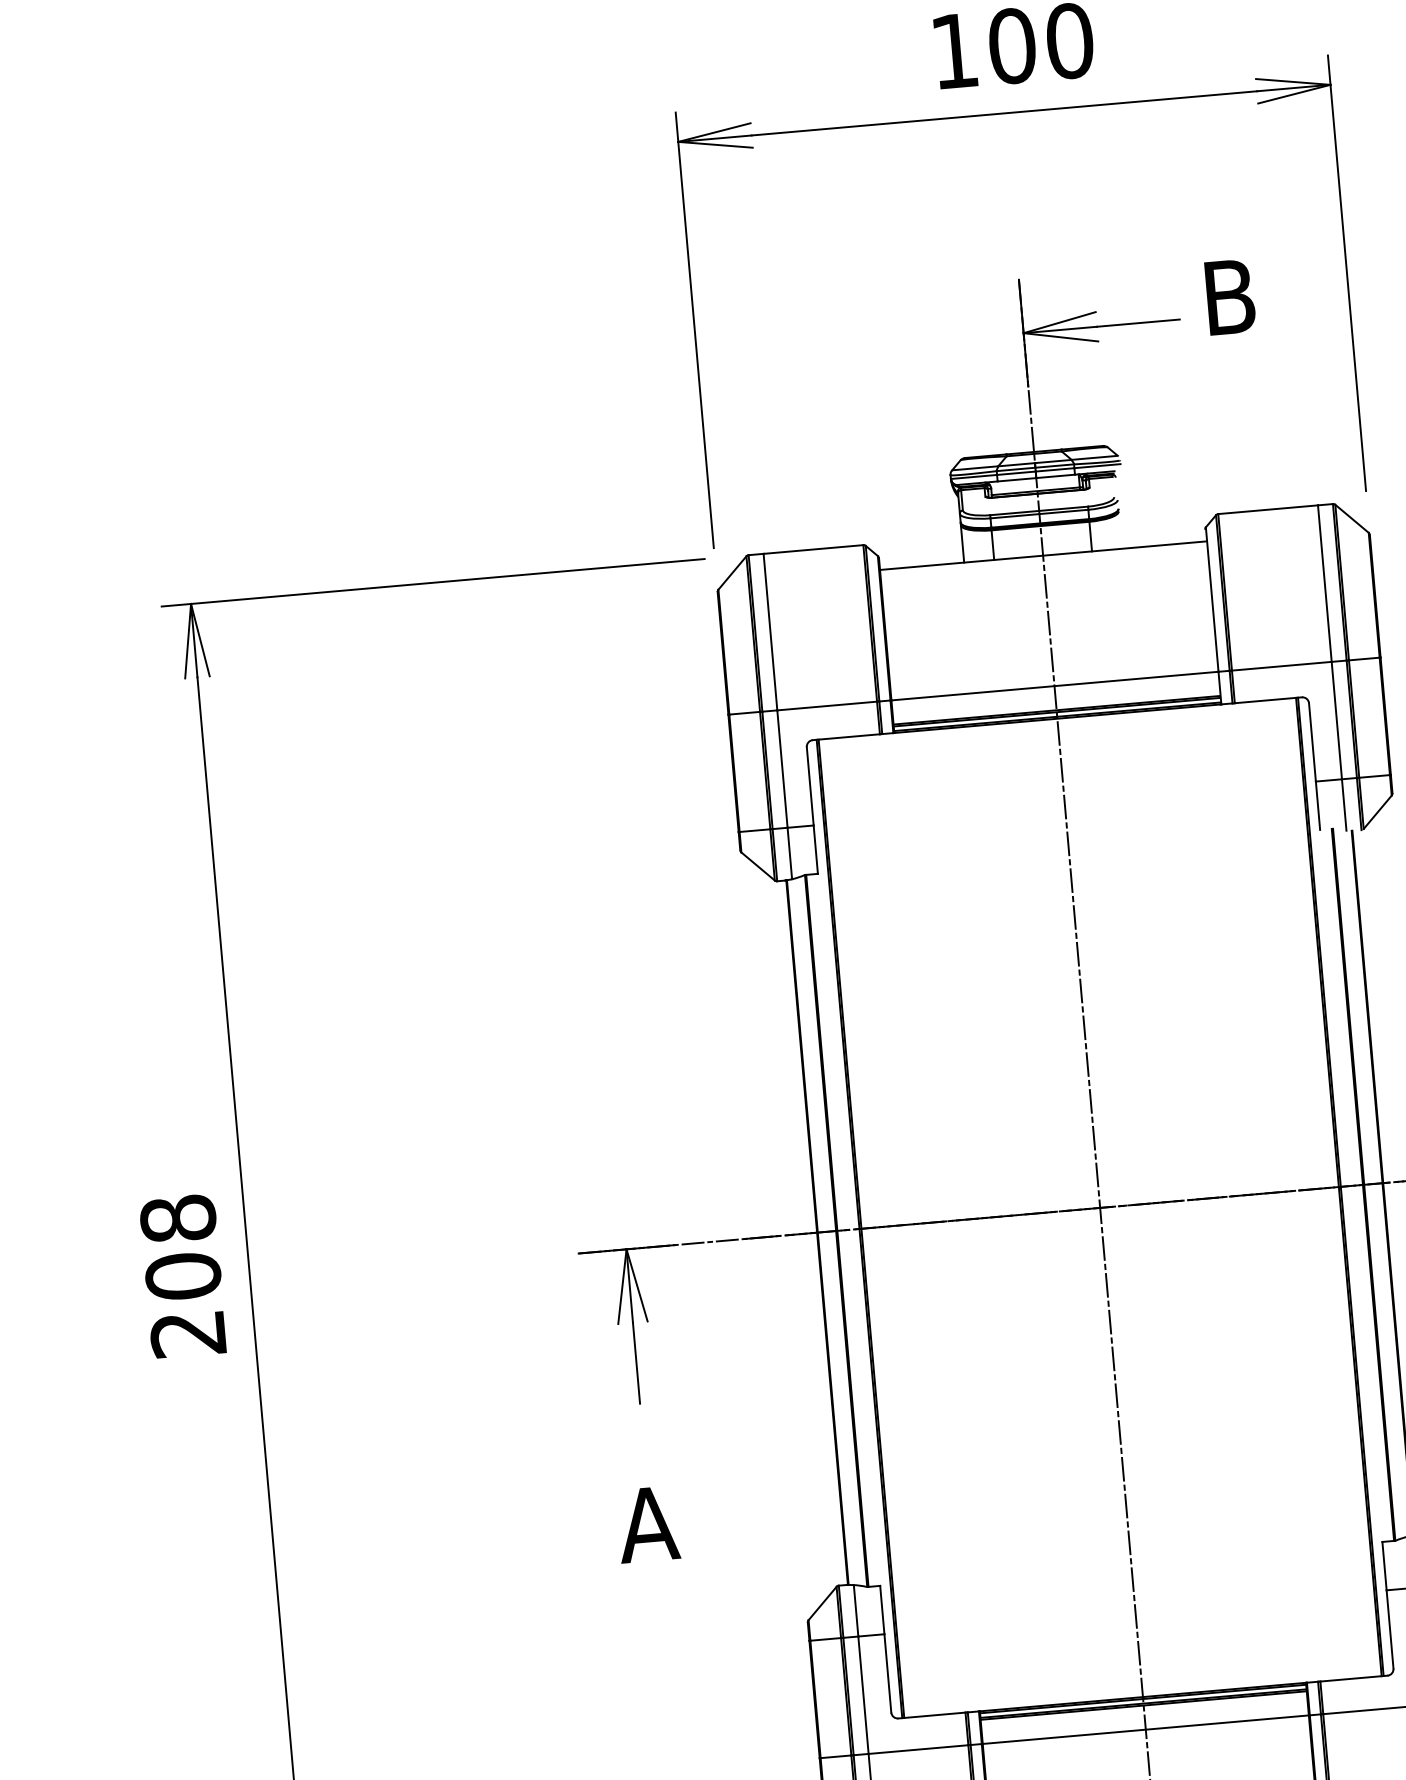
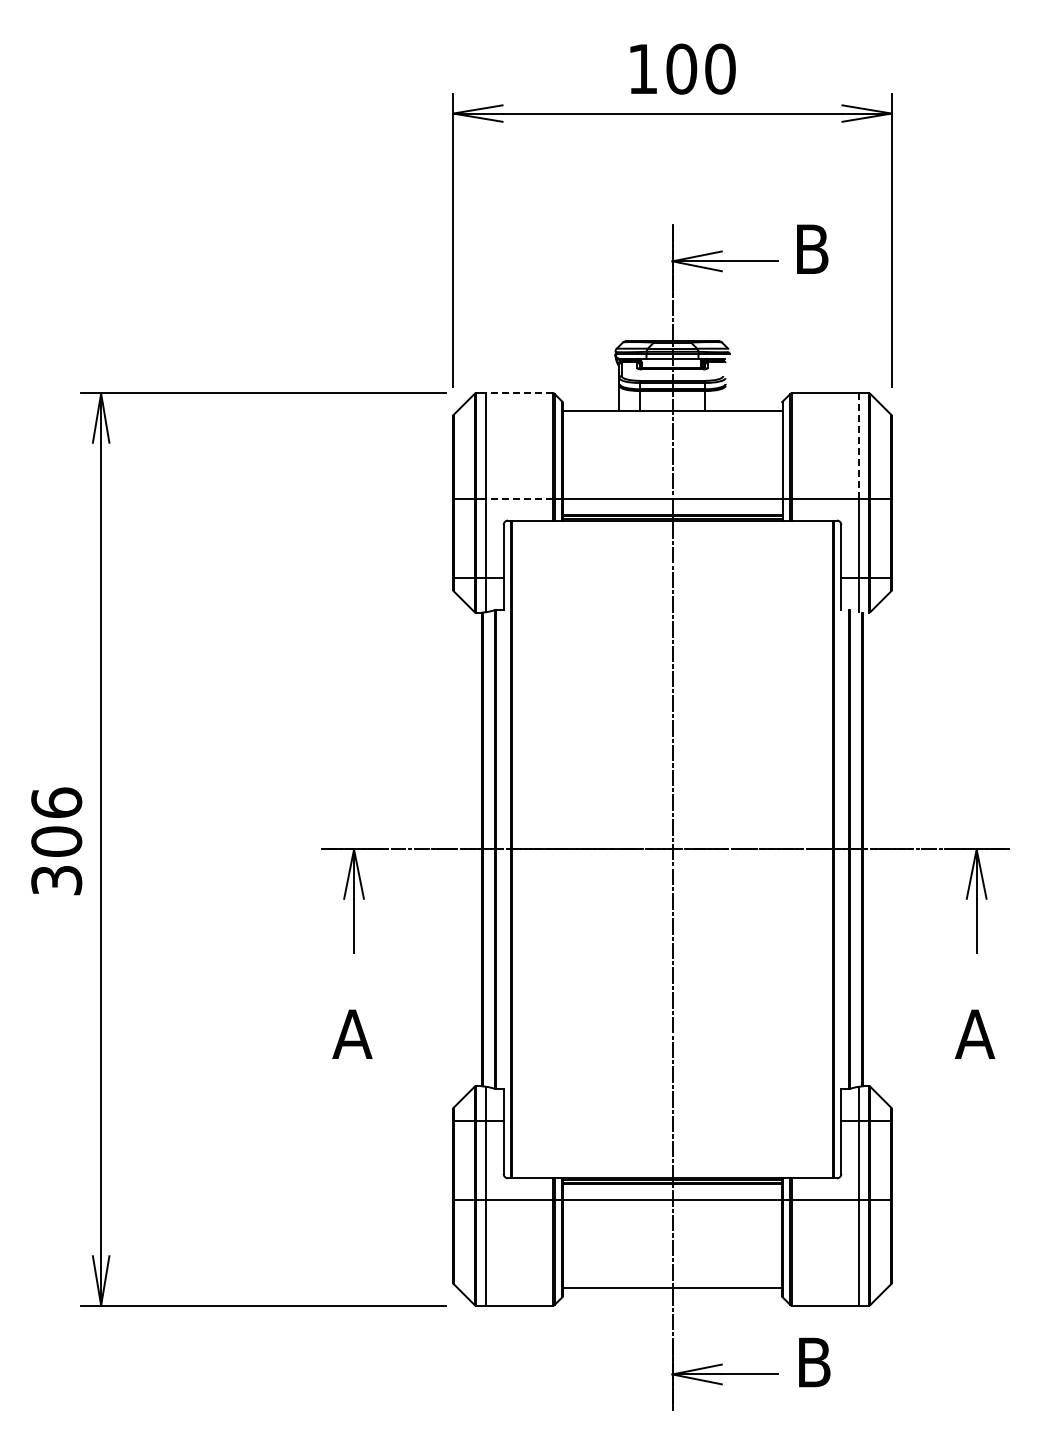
line: (813, 549) -> (519, 393), solid -> dashed
line: (1324, 584) -> (858, 446), solid -> dashed
line: (826, 705) -> (519, 498), solid -> dashed
text: (182, 1276) -> (56, 841), 208 -> 306

